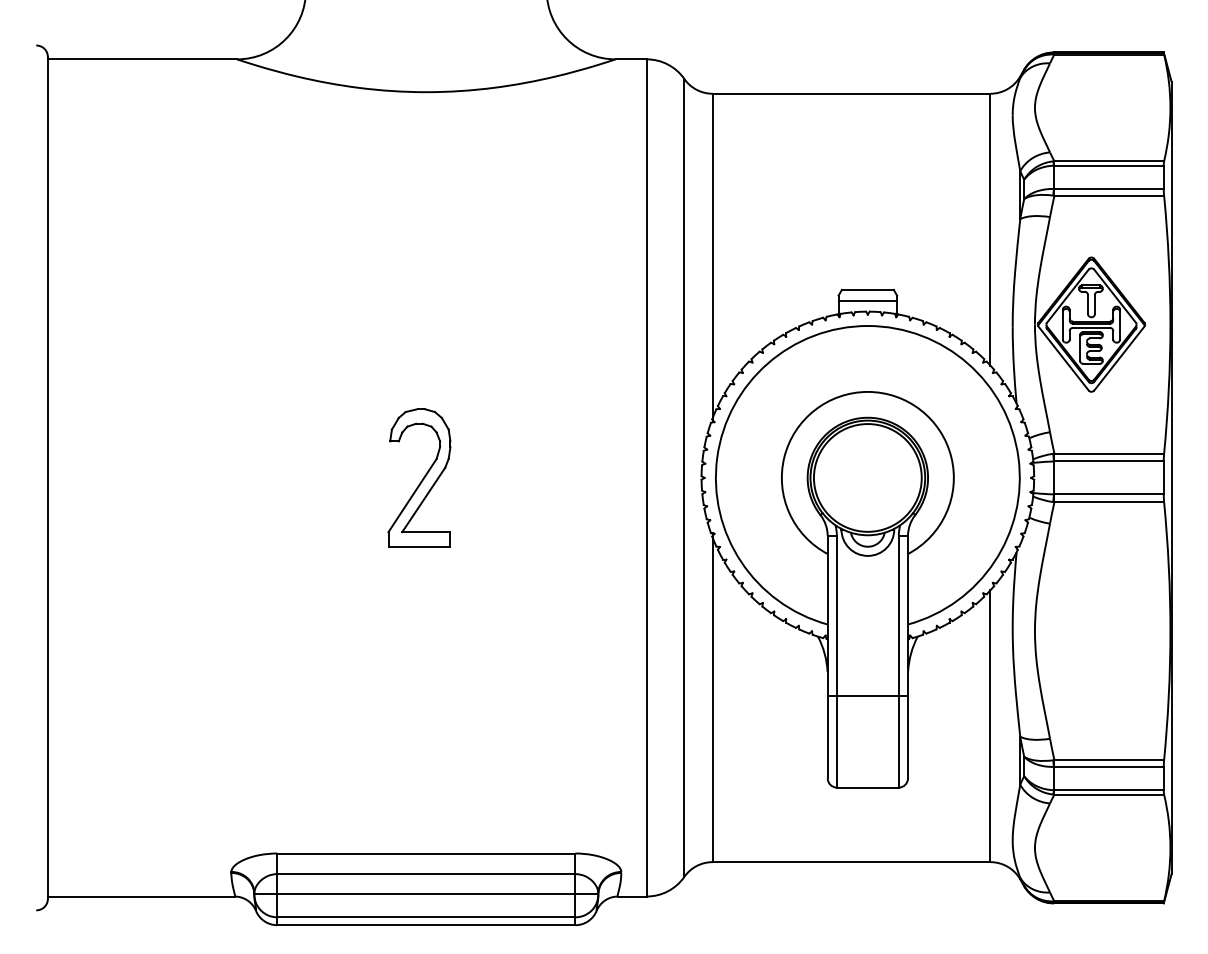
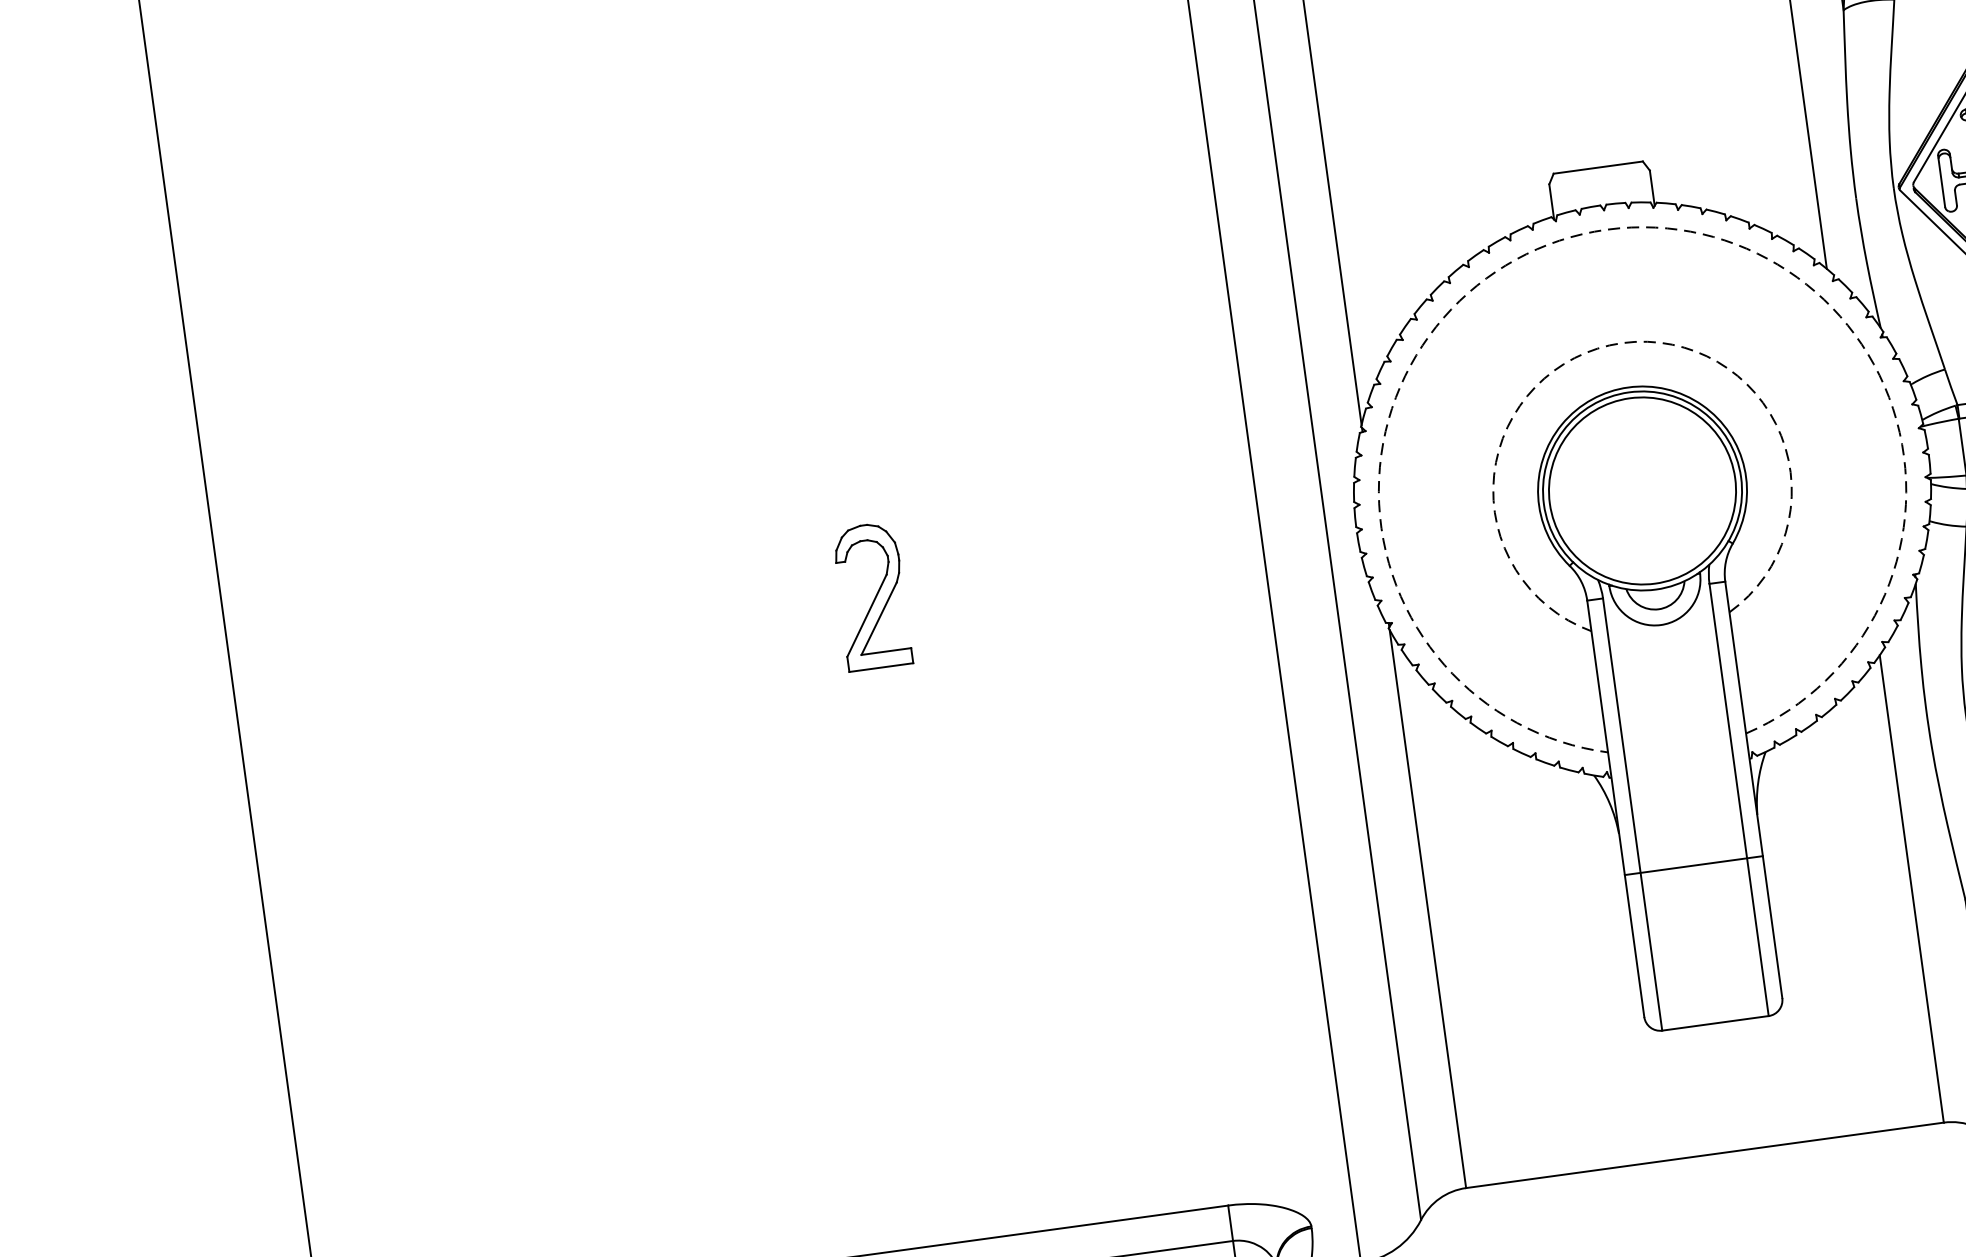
line: (867, 301) -> (1600, 187), removed
arc: (867, 326) -> (1606, 230), solid -> dashed
arc: (867, 391) -> (1621, 342), solid -> dashed
part: (419, 477) -> (871, 595), size x0.6

